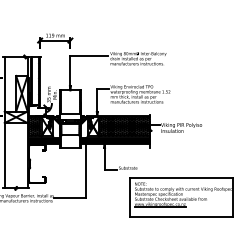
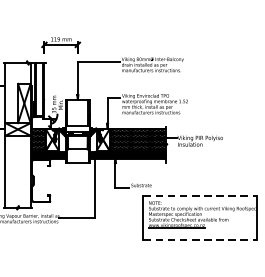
line: (181, 177) -> (200, 195), solid -> dashed
line: (181, 217) -> (200, 239), solid -> dashed

